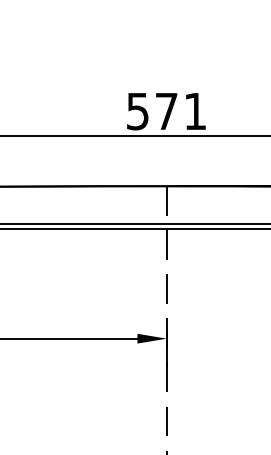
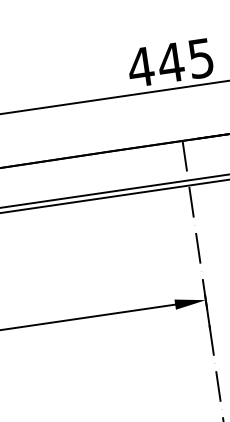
text: (165, 111) -> (169, 63), 571 -> 445

